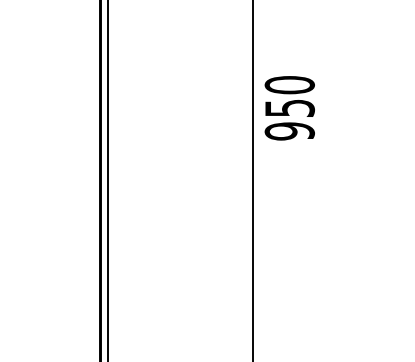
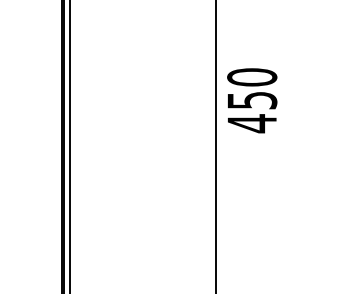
text: (289, 131) -> (251, 123), 950 -> 450

